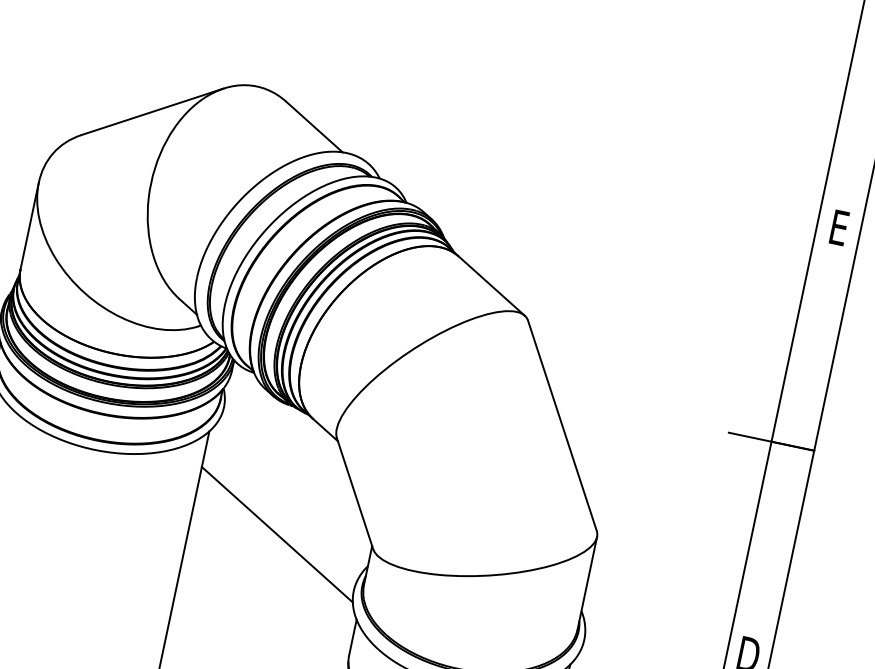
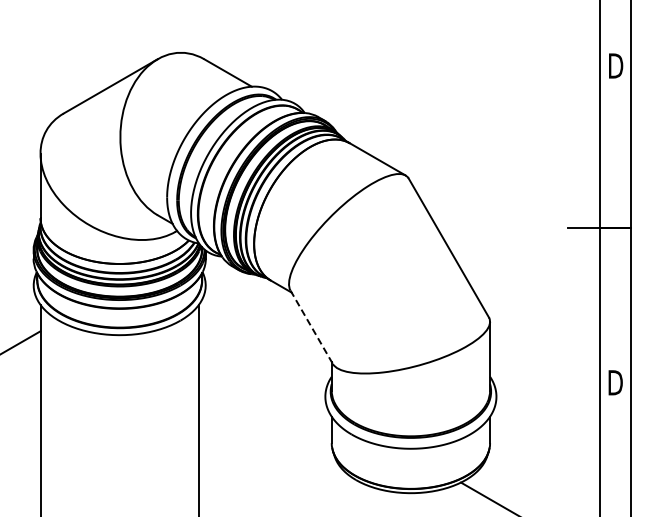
text: (840, 227) -> (616, 65), E -> D
line: (354, 493) -> (311, 327), solid -> dashed
line: (277, 533) -> (262, 367), removed

